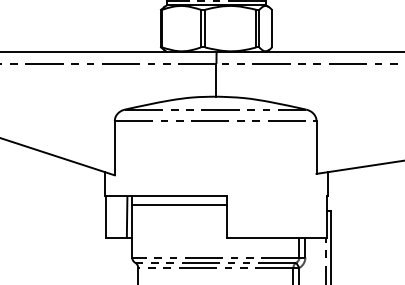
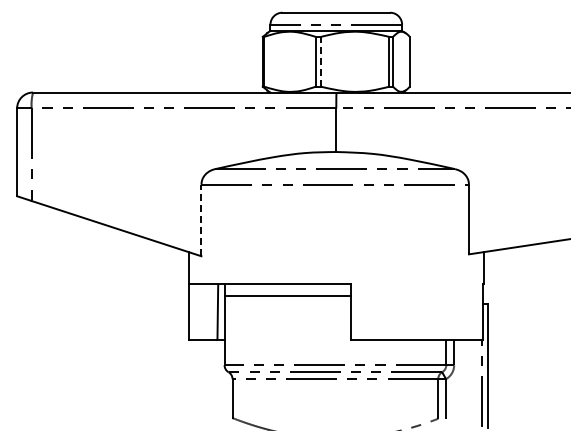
line: (205, 28) -> (321, 61), solid -> dashed
line: (114, 148) -> (201, 220), solid -> dashed

